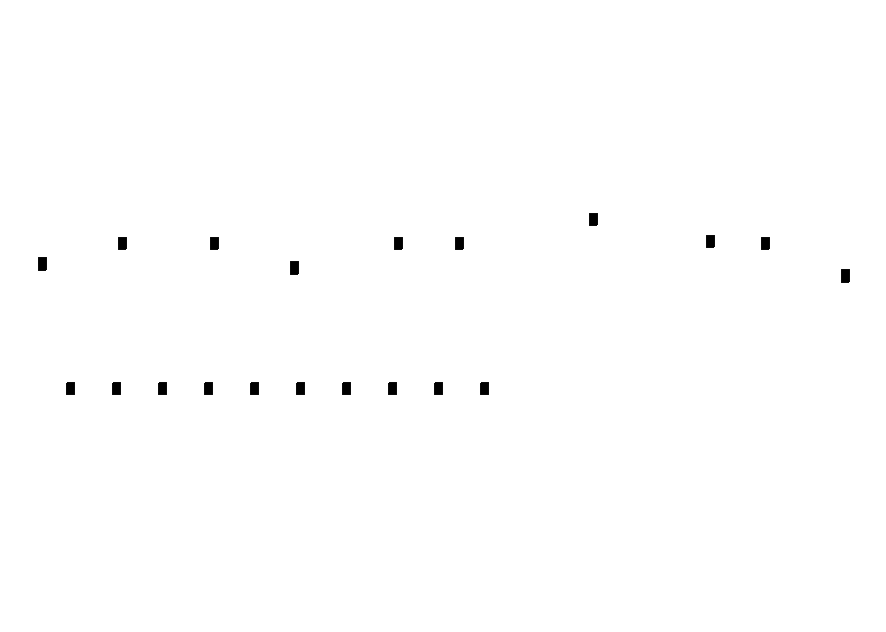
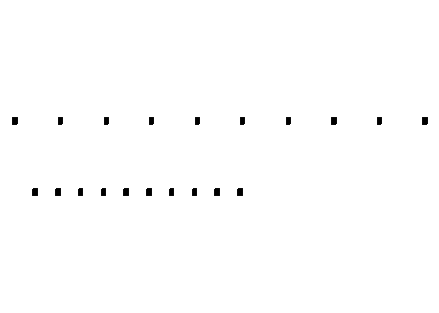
part: (594, 219) -> (288, 120), moved
part: (709, 241) -> (333, 120), moved
part: (459, 243) -> (242, 120), moved
part: (41, 263) -> (14, 120), moved
part: (293, 267) -> (151, 120), moved
part: (844, 275) -> (424, 120), moved

